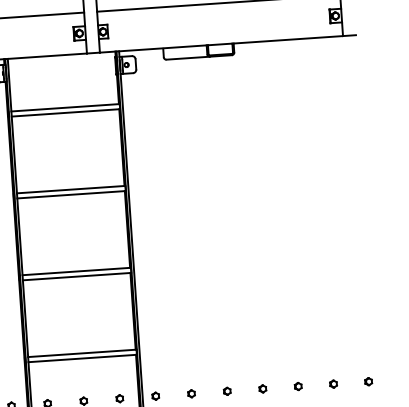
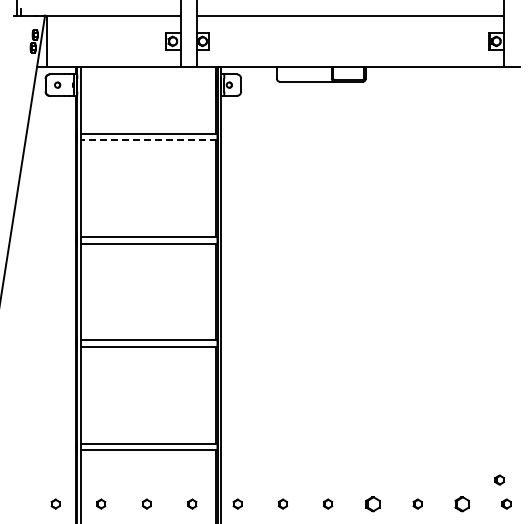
line: (65, 113) -> (148, 140), solid -> dashed
part: (361, 362) -> (499, 479), added
part: (333, 383) -> (462, 503), size x1.6
part: (262, 388) -> (372, 503), size x1.6

